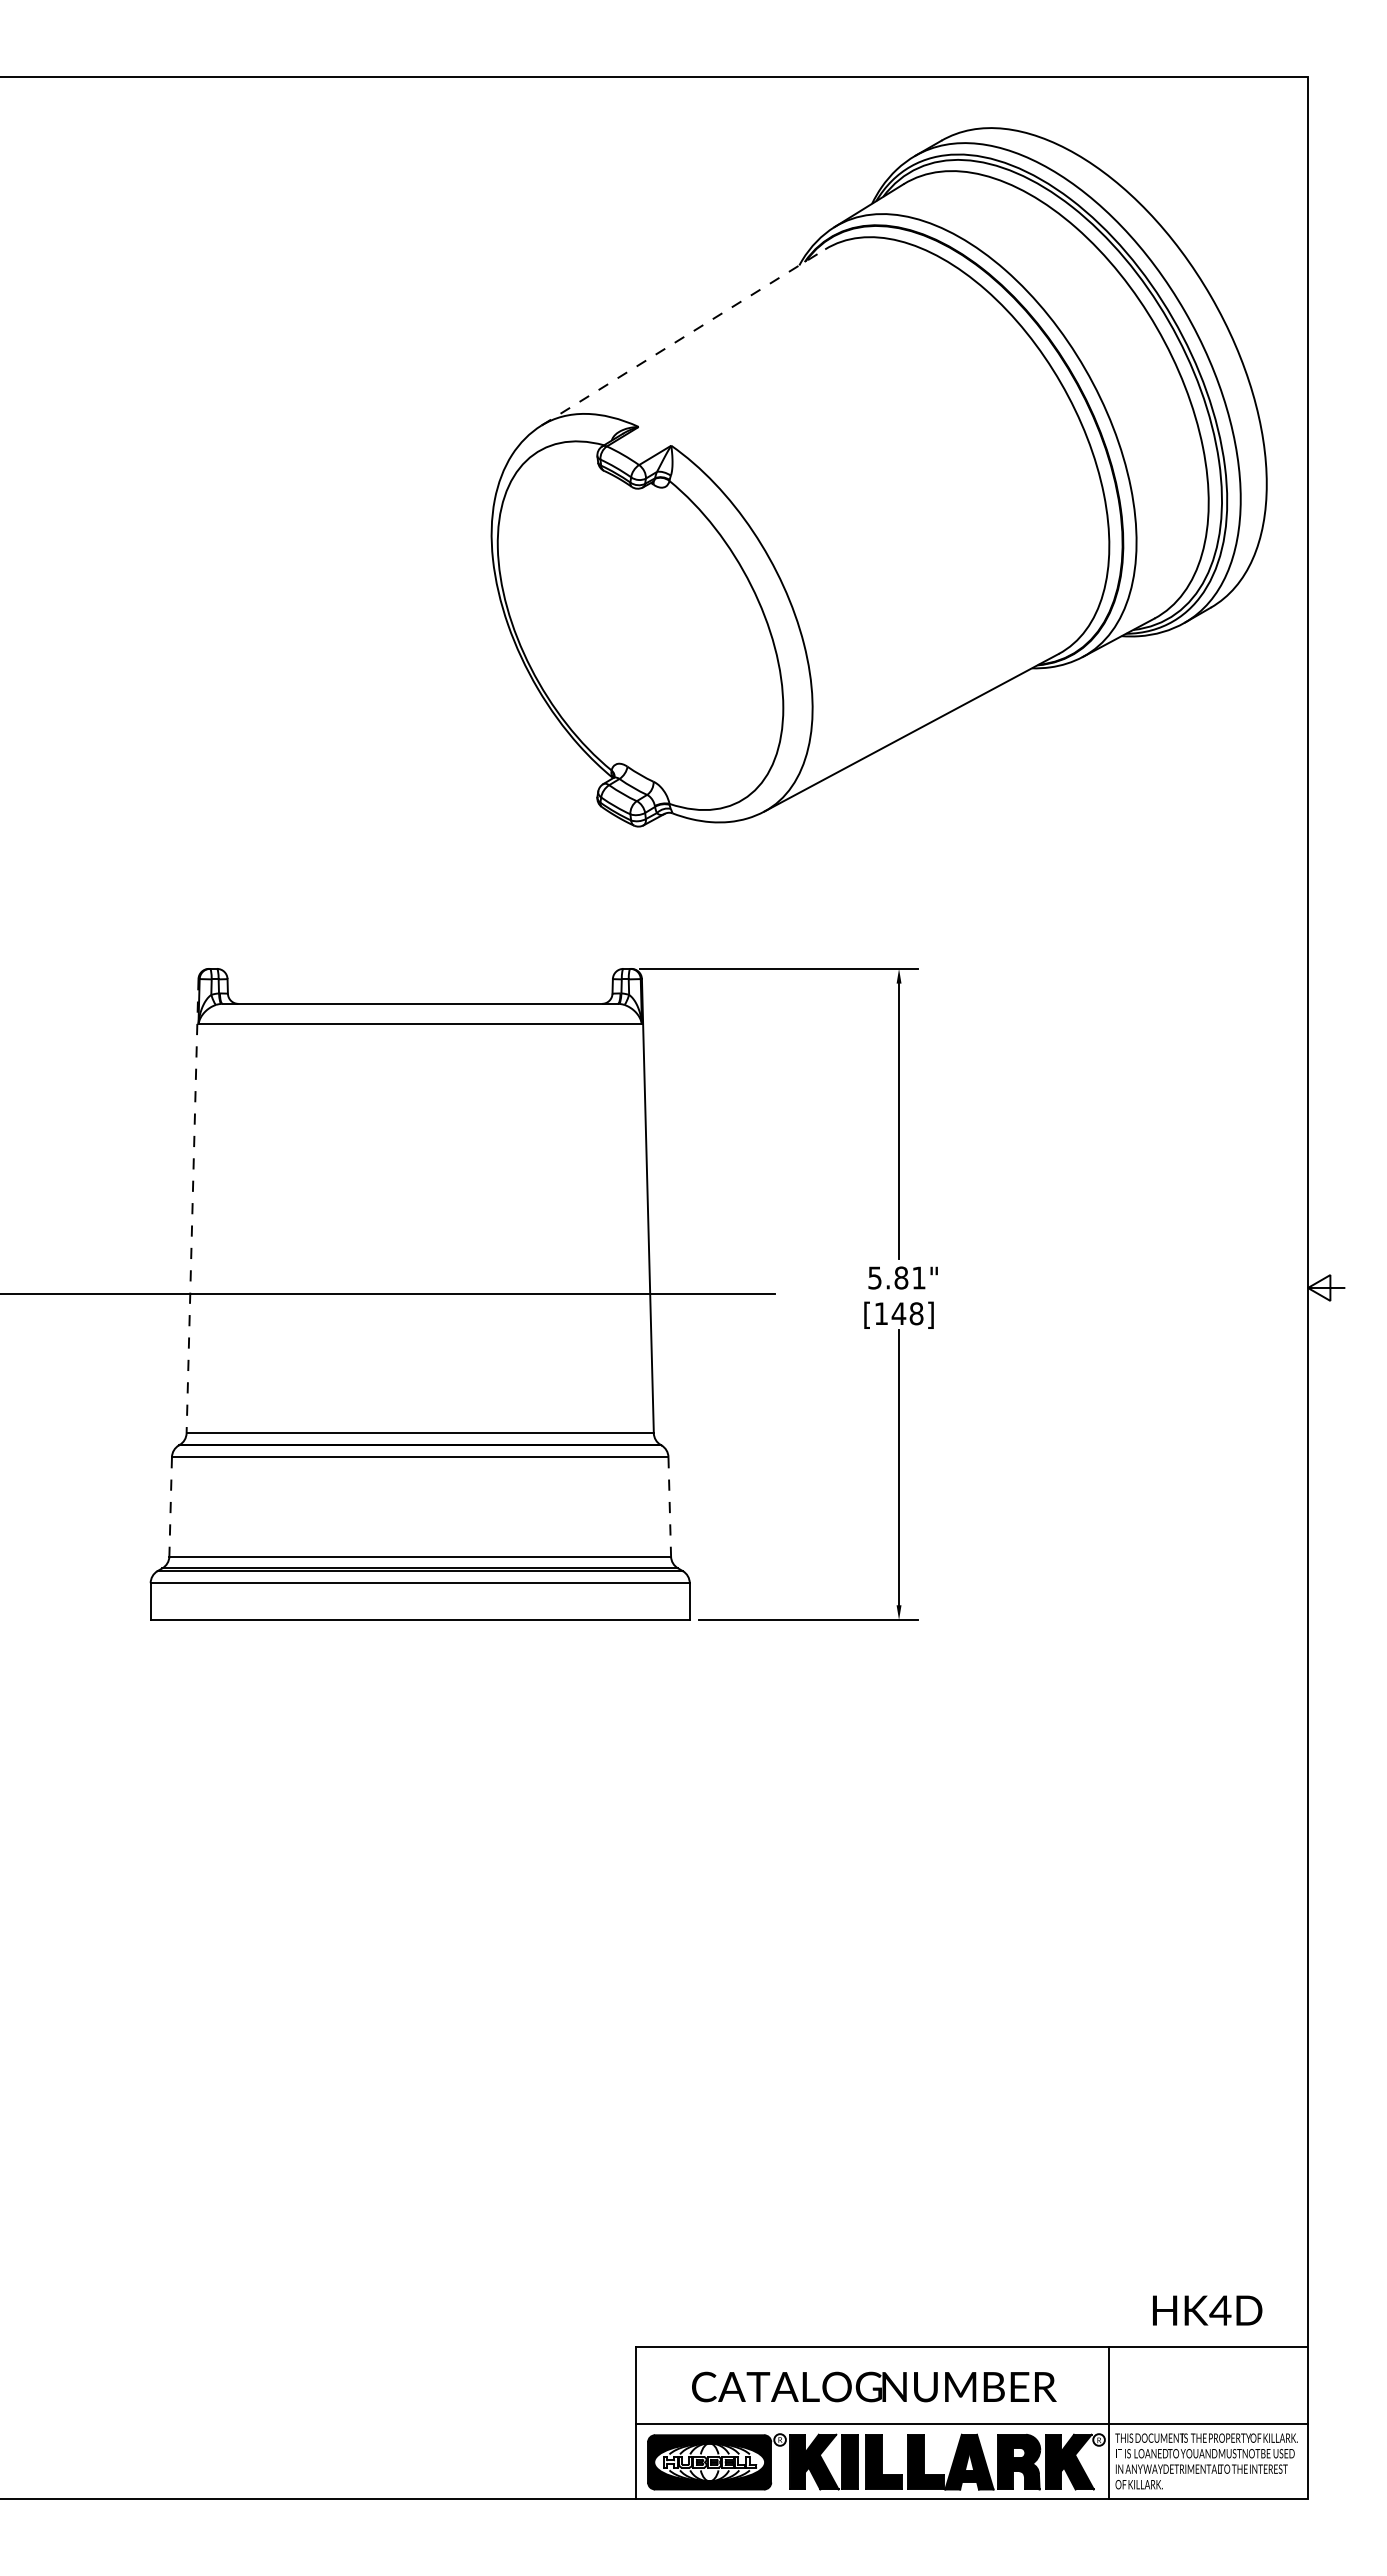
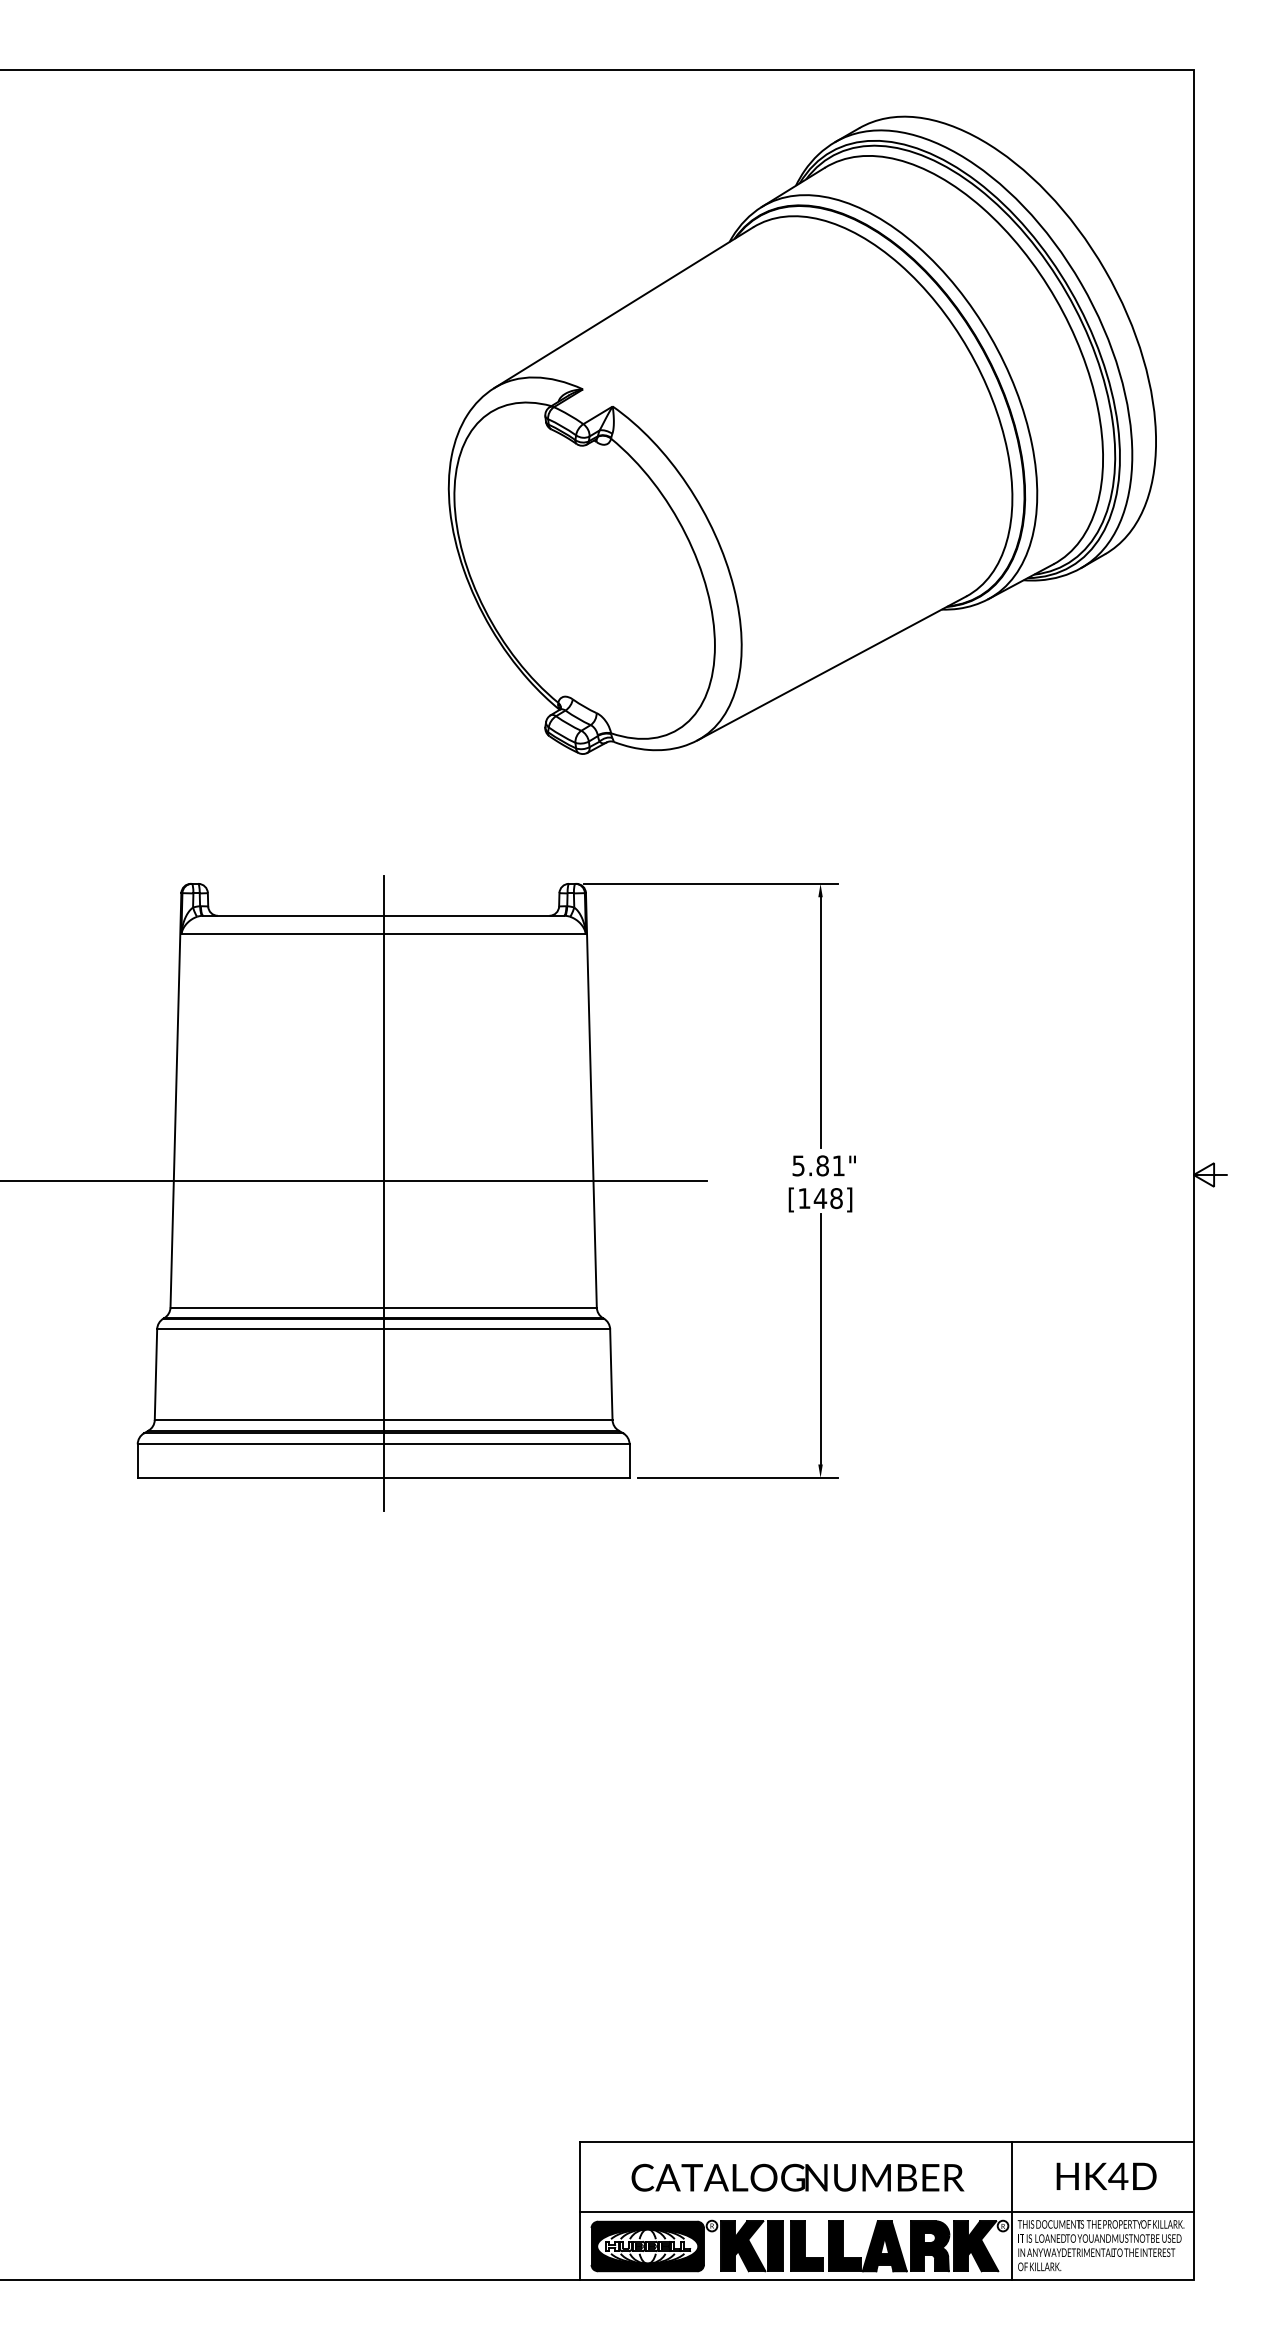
line: (683, 337) -> (623, 307), dashed -> solid
line: (192, 1206) -> (175, 1100), dashed -> solid
line: (420, 1307) -> (383, 1192), added
line: (170, 1506) -> (155, 1374), dashed -> solid
line: (669, 1506) -> (611, 1374), dashed -> solid
text: (1207, 2310) -> (1106, 2176), moved

